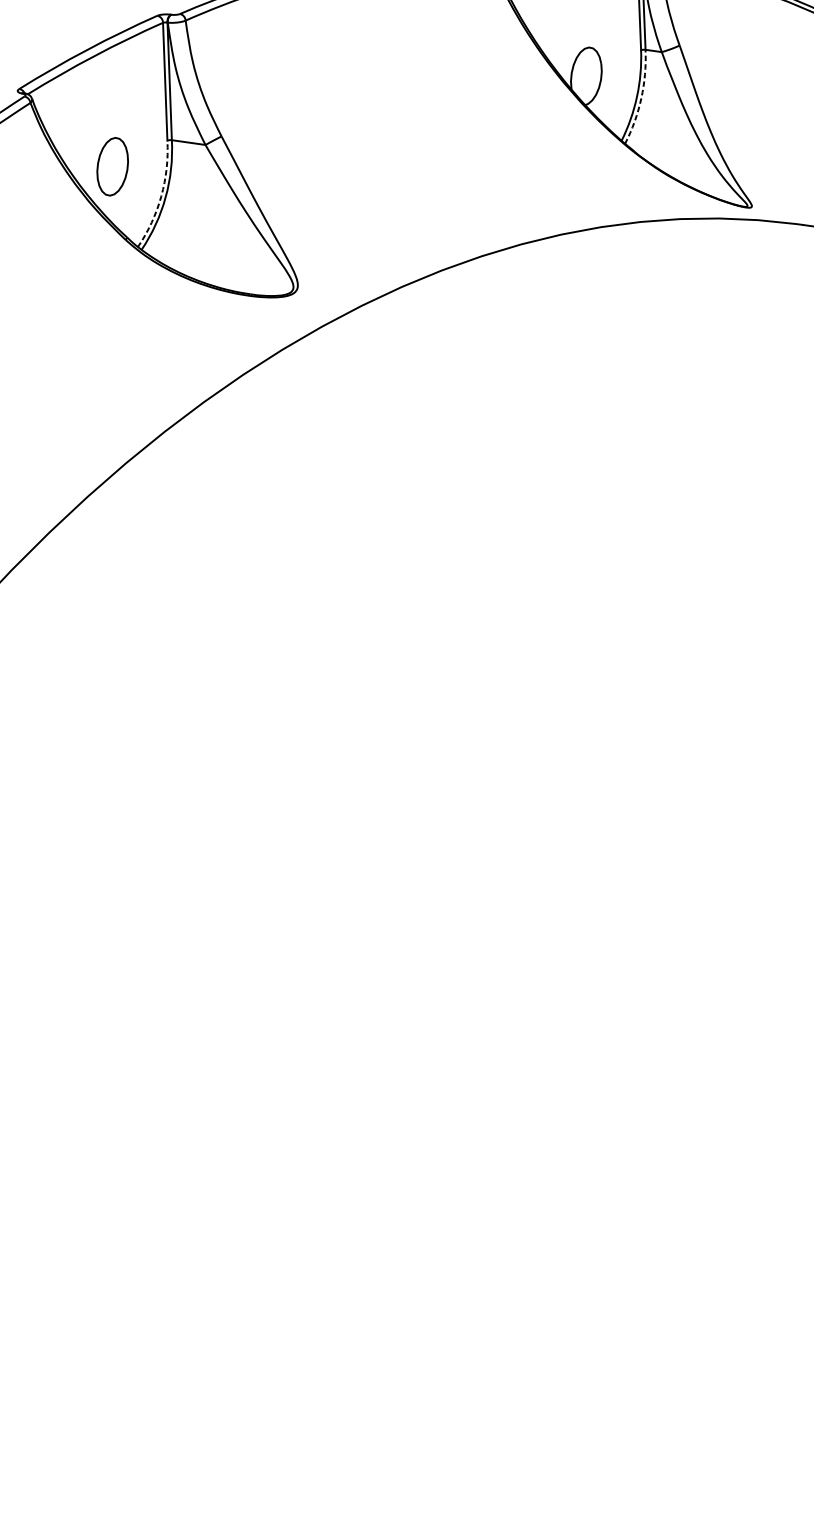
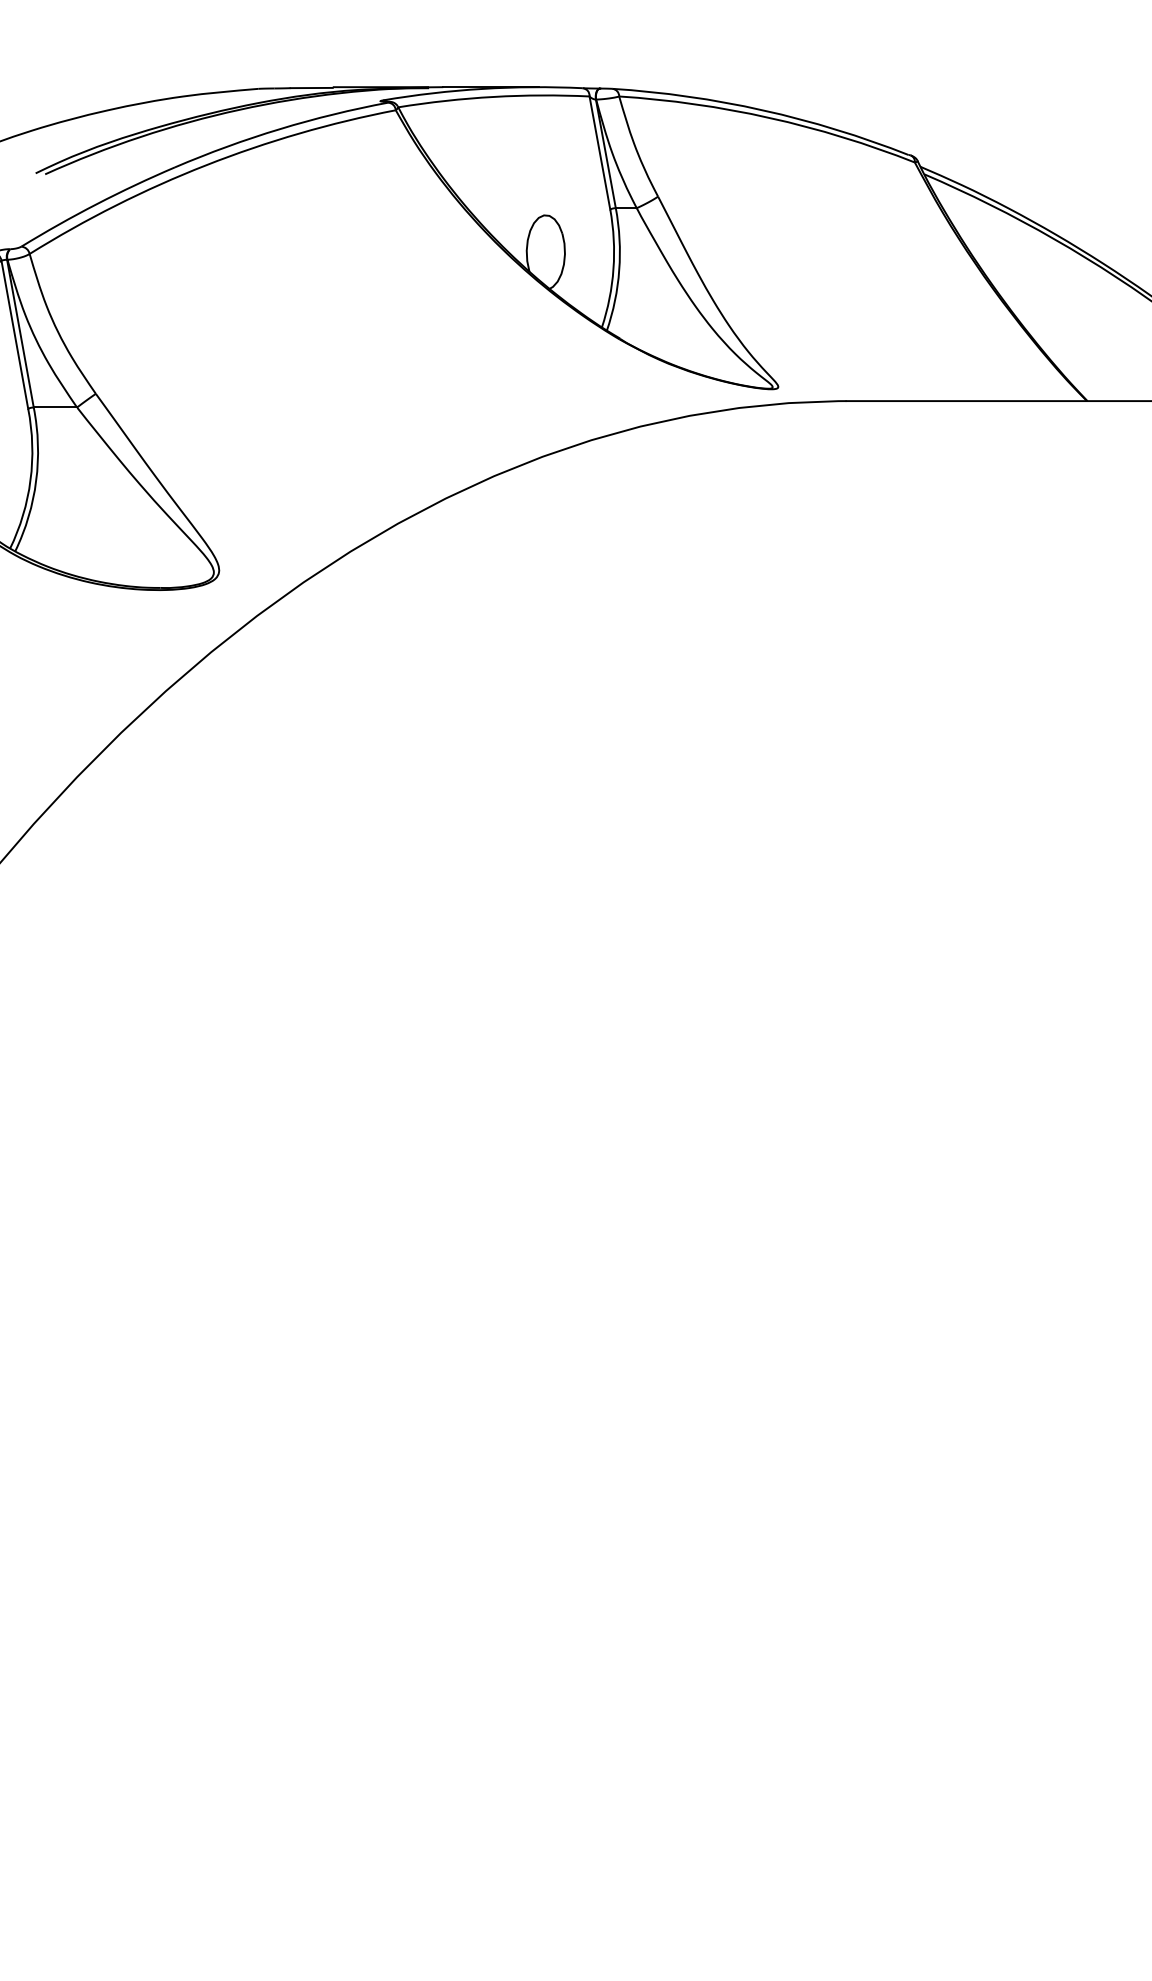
arc: (641, 98) -> (619, 270), dashed -> solid
arc: (161, 196) -> (30, 480), dashed -> solid

